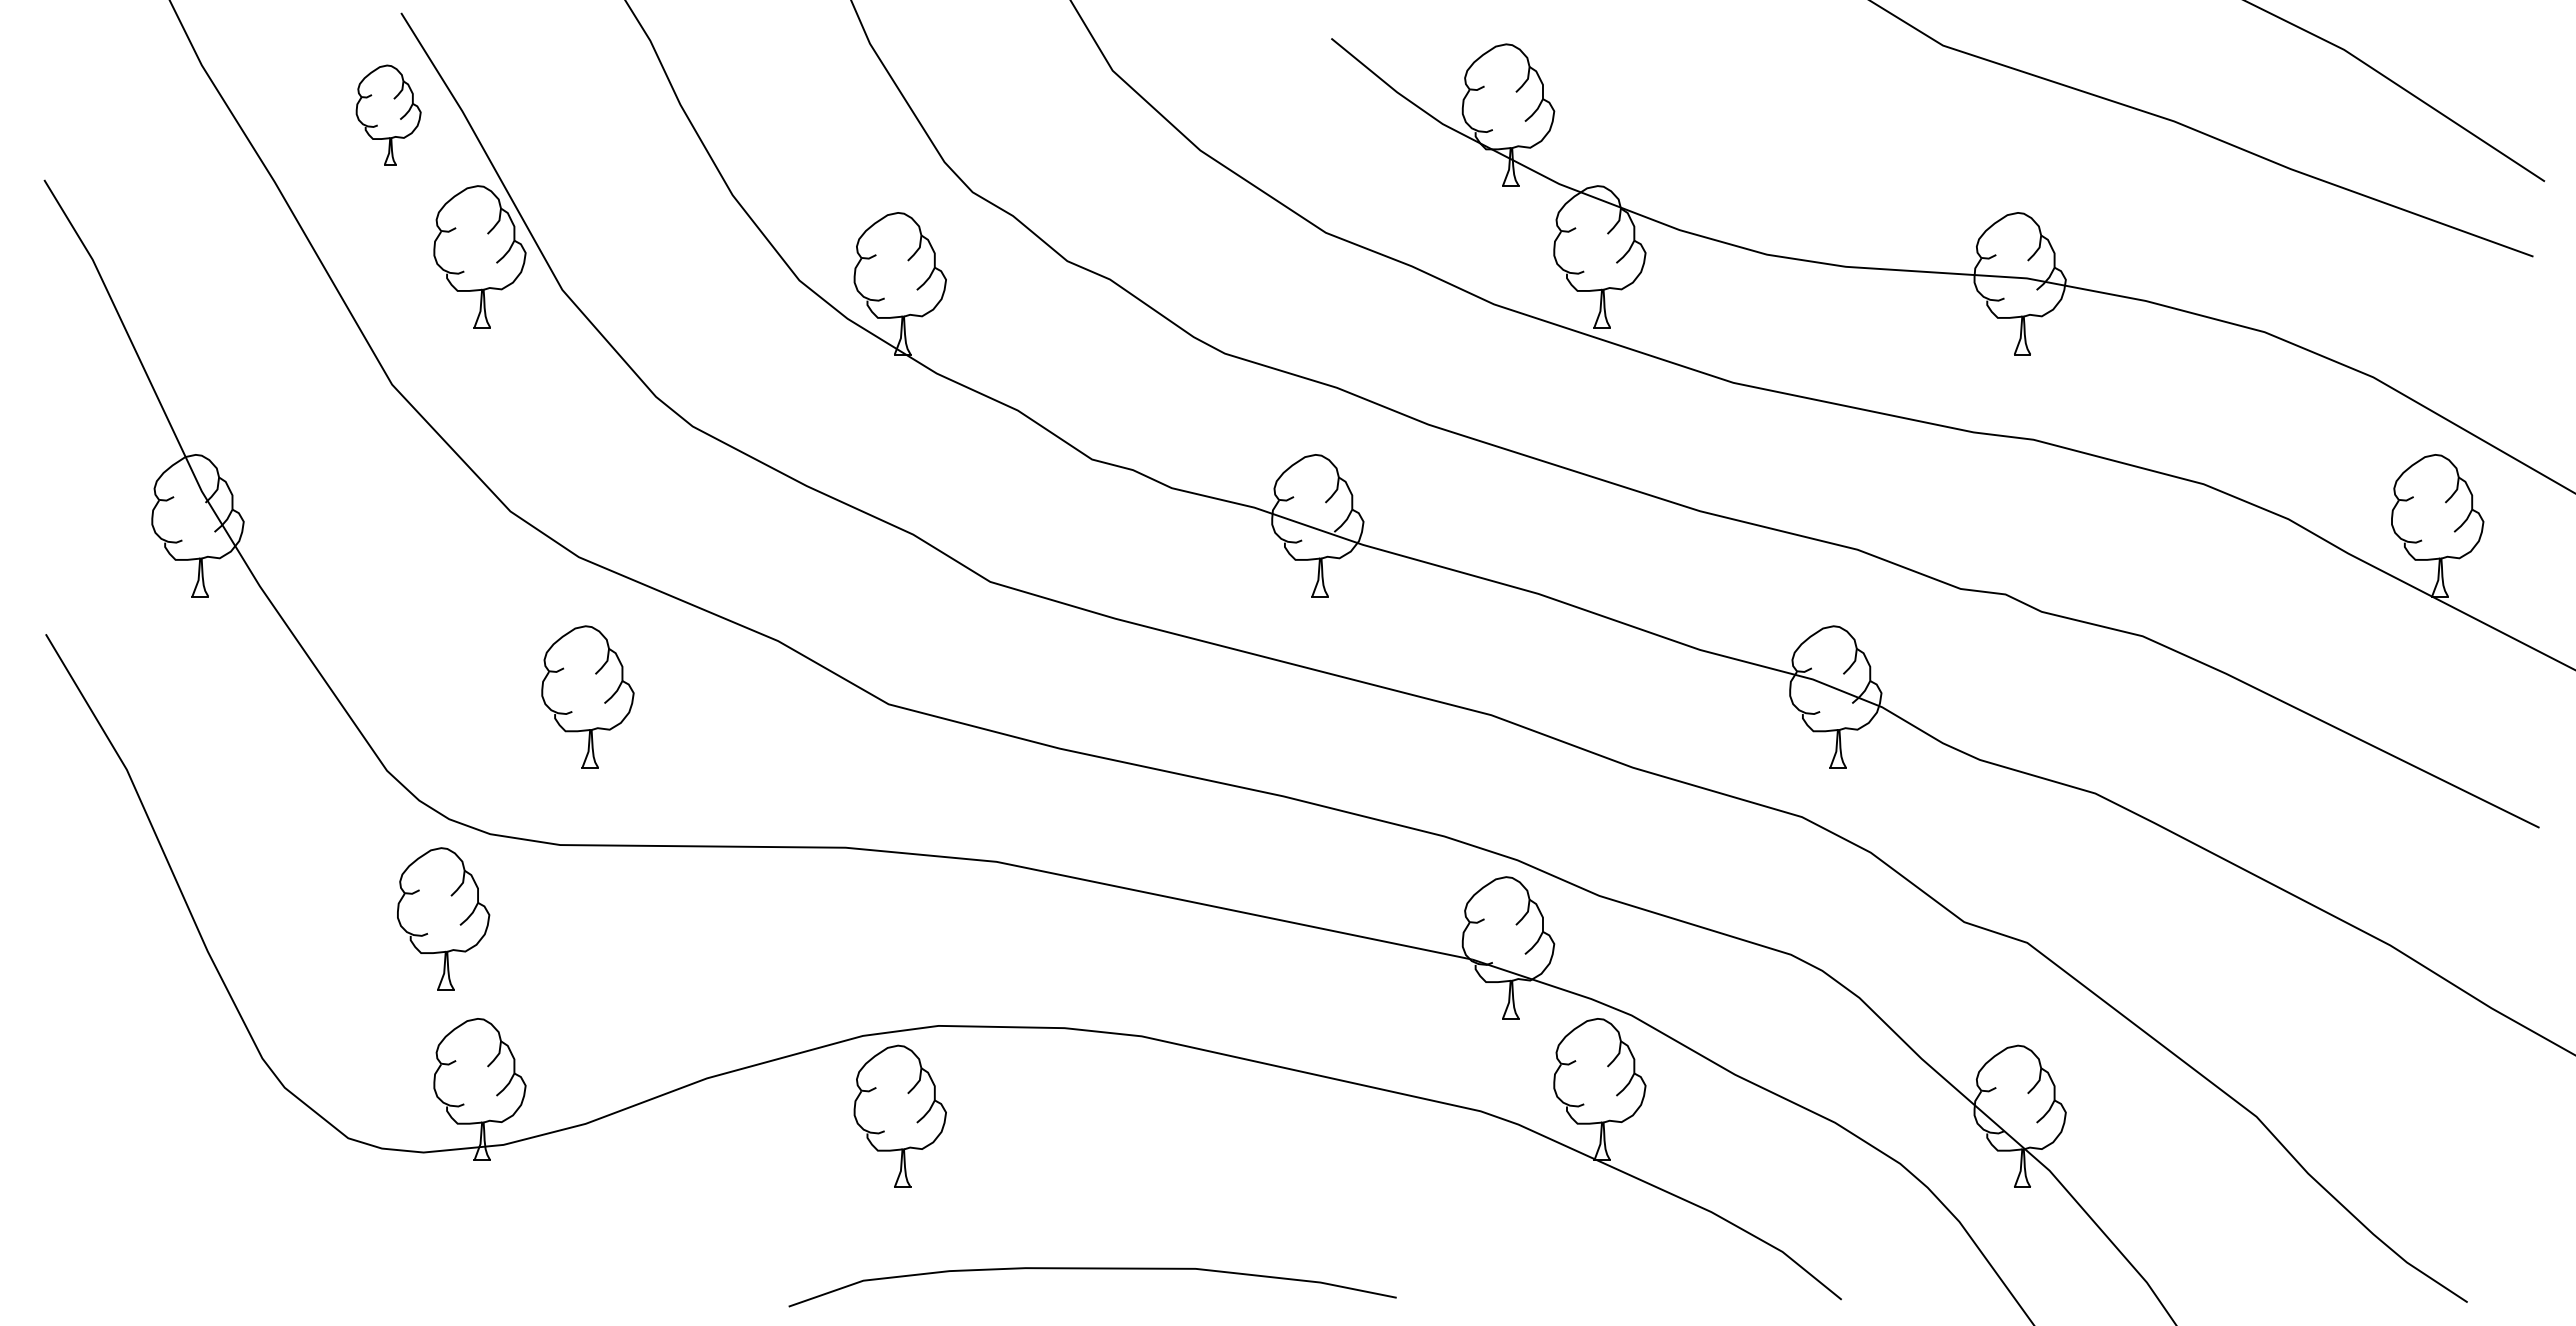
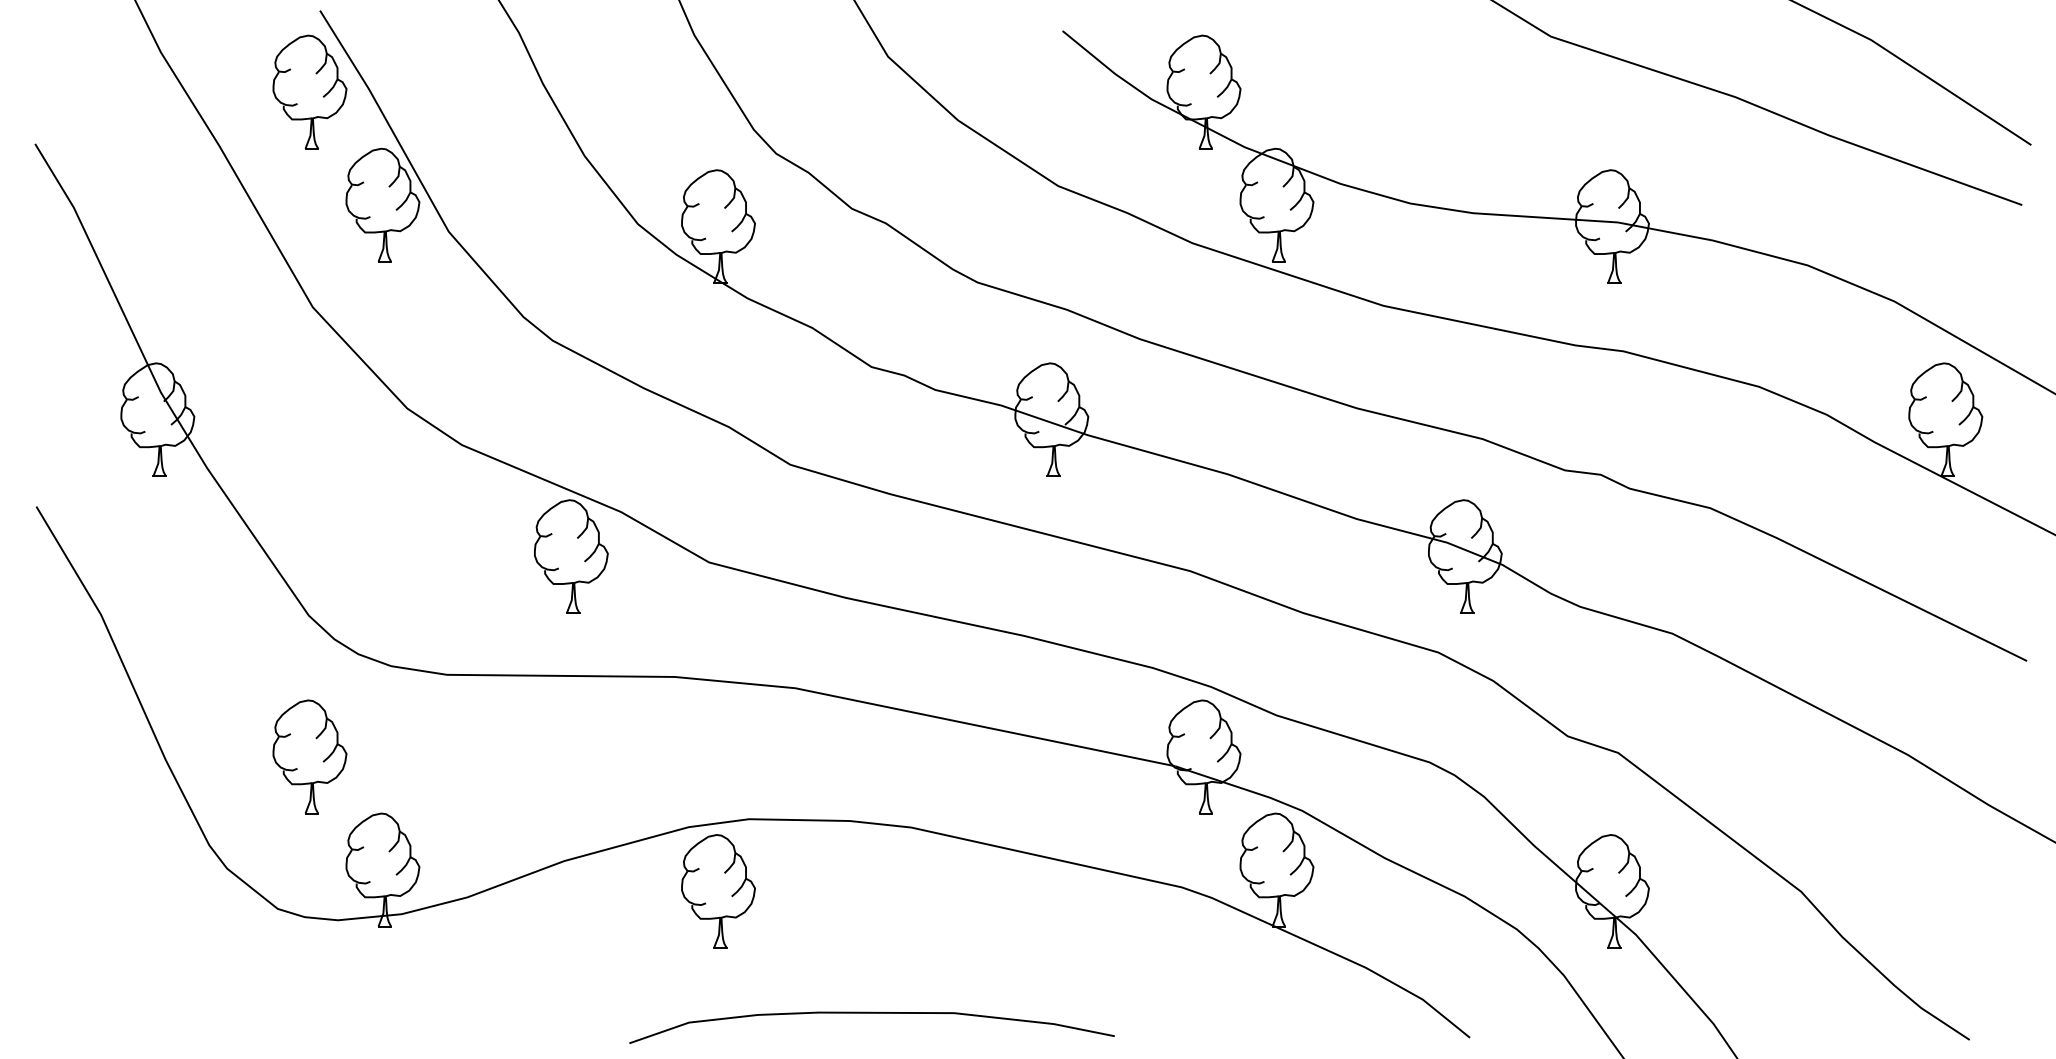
part: (388, 114) -> (309, 91), size x1.43
part: (587, 696) -> (570, 556), moved
part: (443, 918) -> (309, 756), moved

